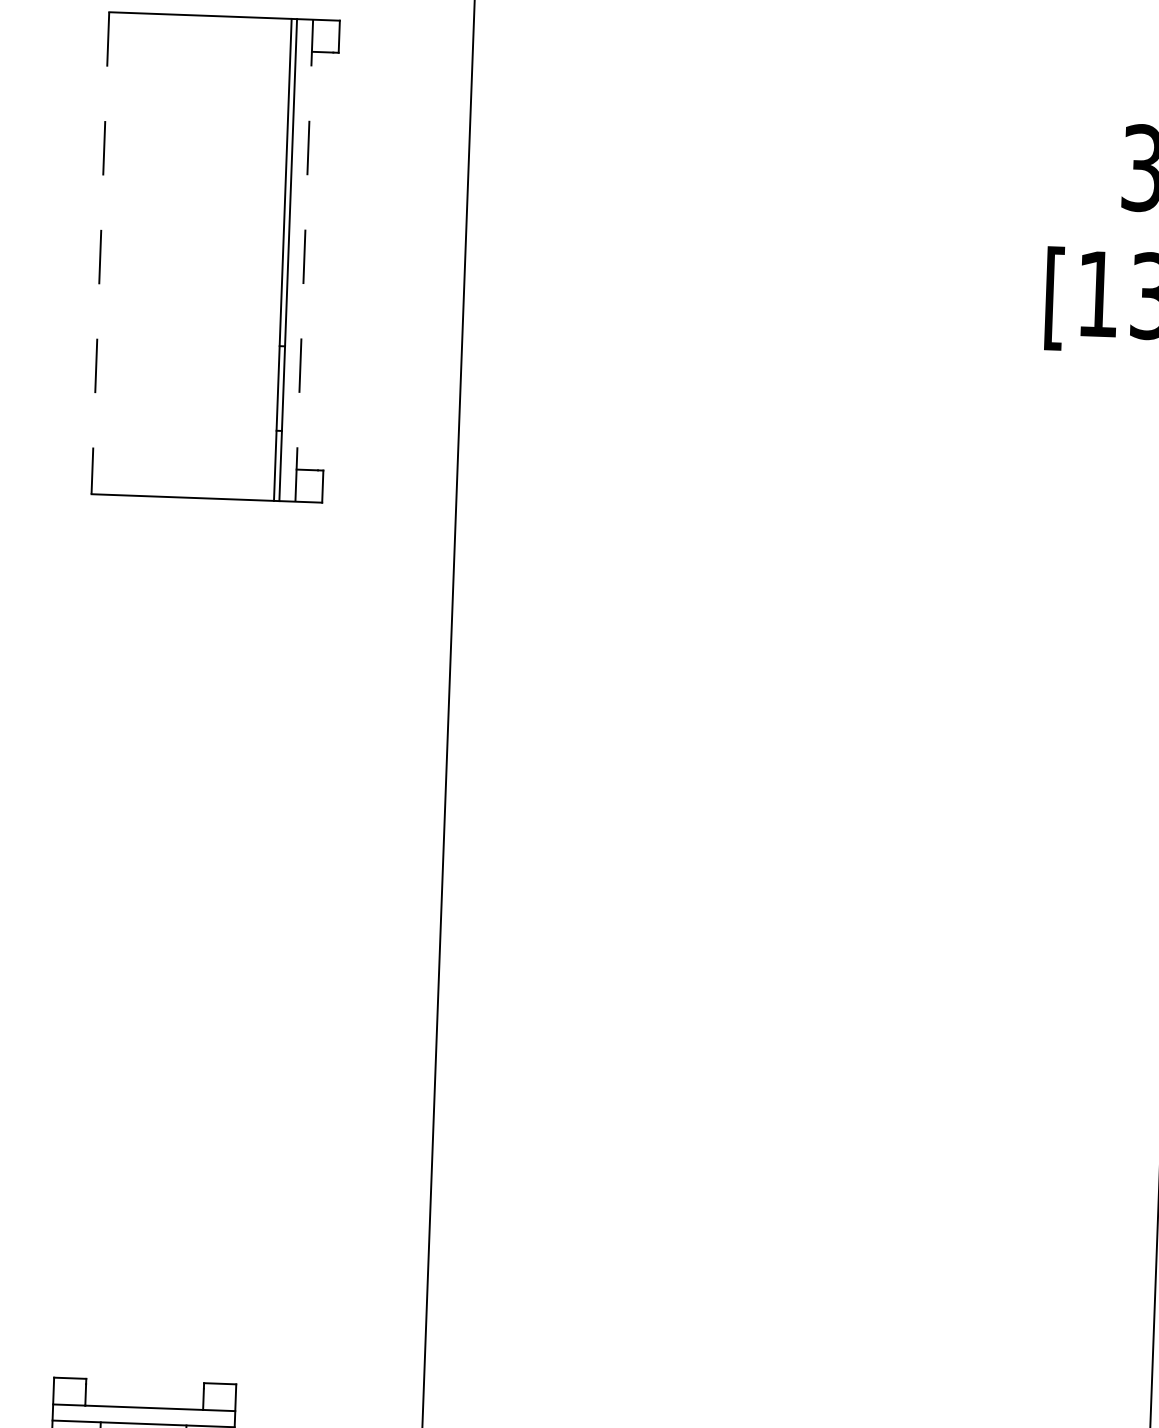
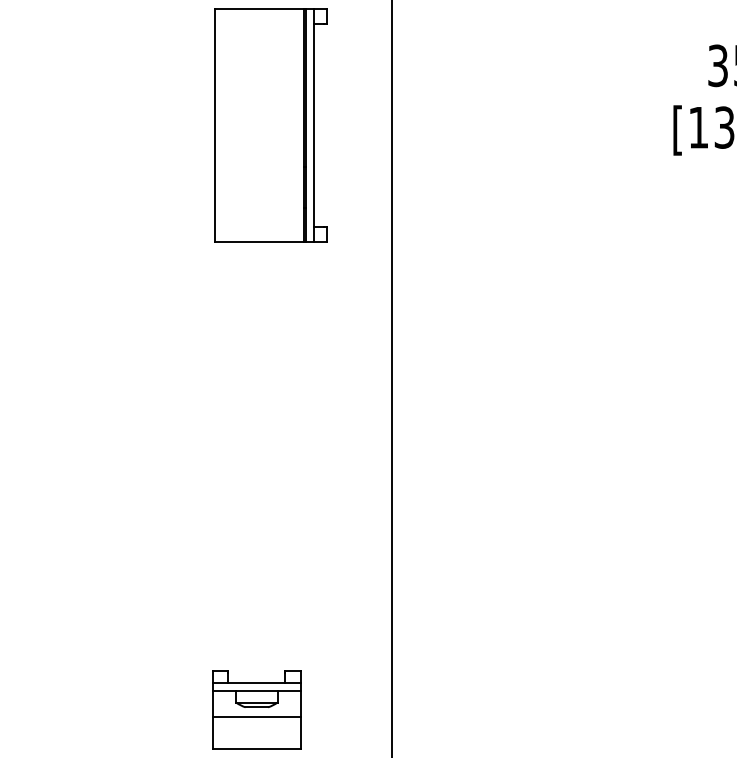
line: (101, 253) -> (215, 125), dashed -> solid
line: (303, 260) -> (313, 125), dashed -> solid

